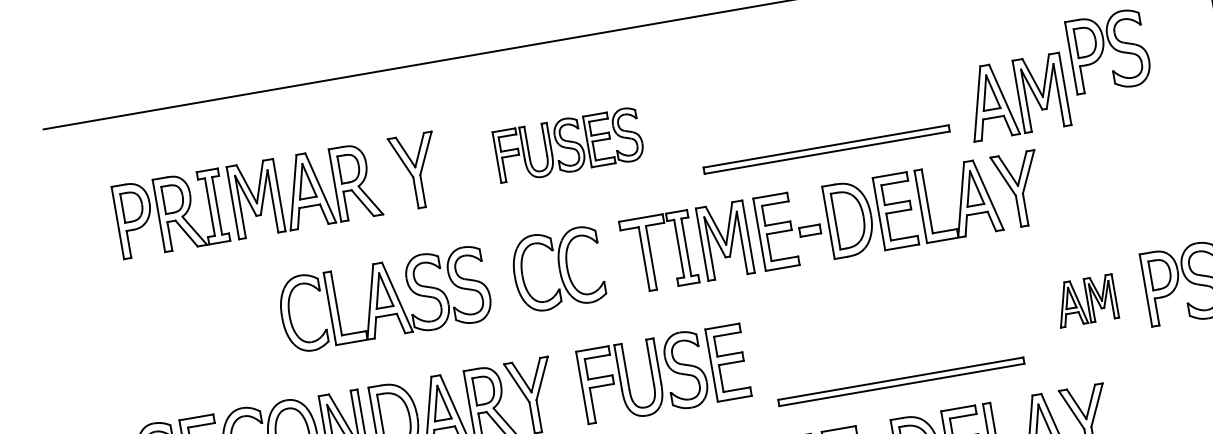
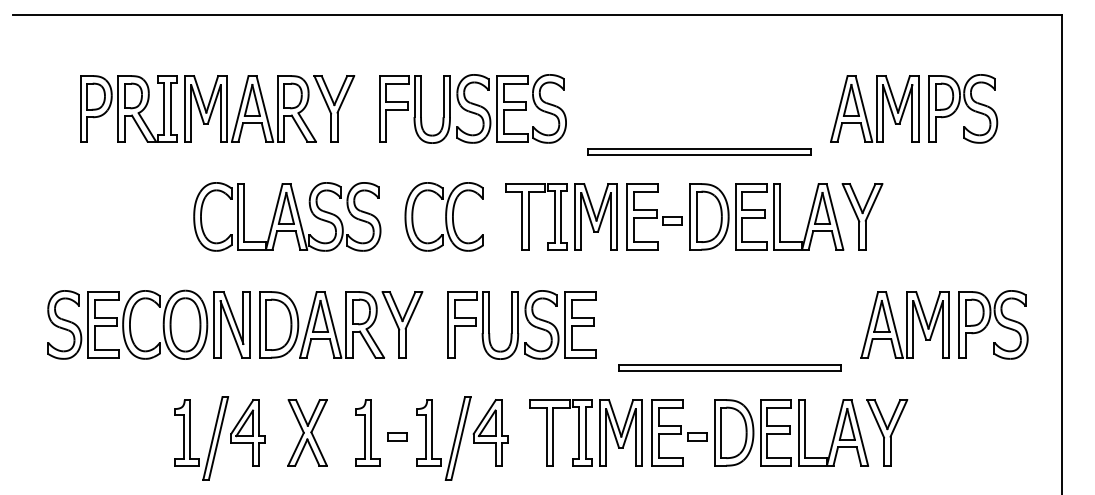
part: (1016, 96) -> (874, 108), moved
part: (568, 144) -> (472, 108), size x1.43
part: (247, 200) -> (198, 108), moved
part: (1085, 300) -> (904, 324), size x1.67

